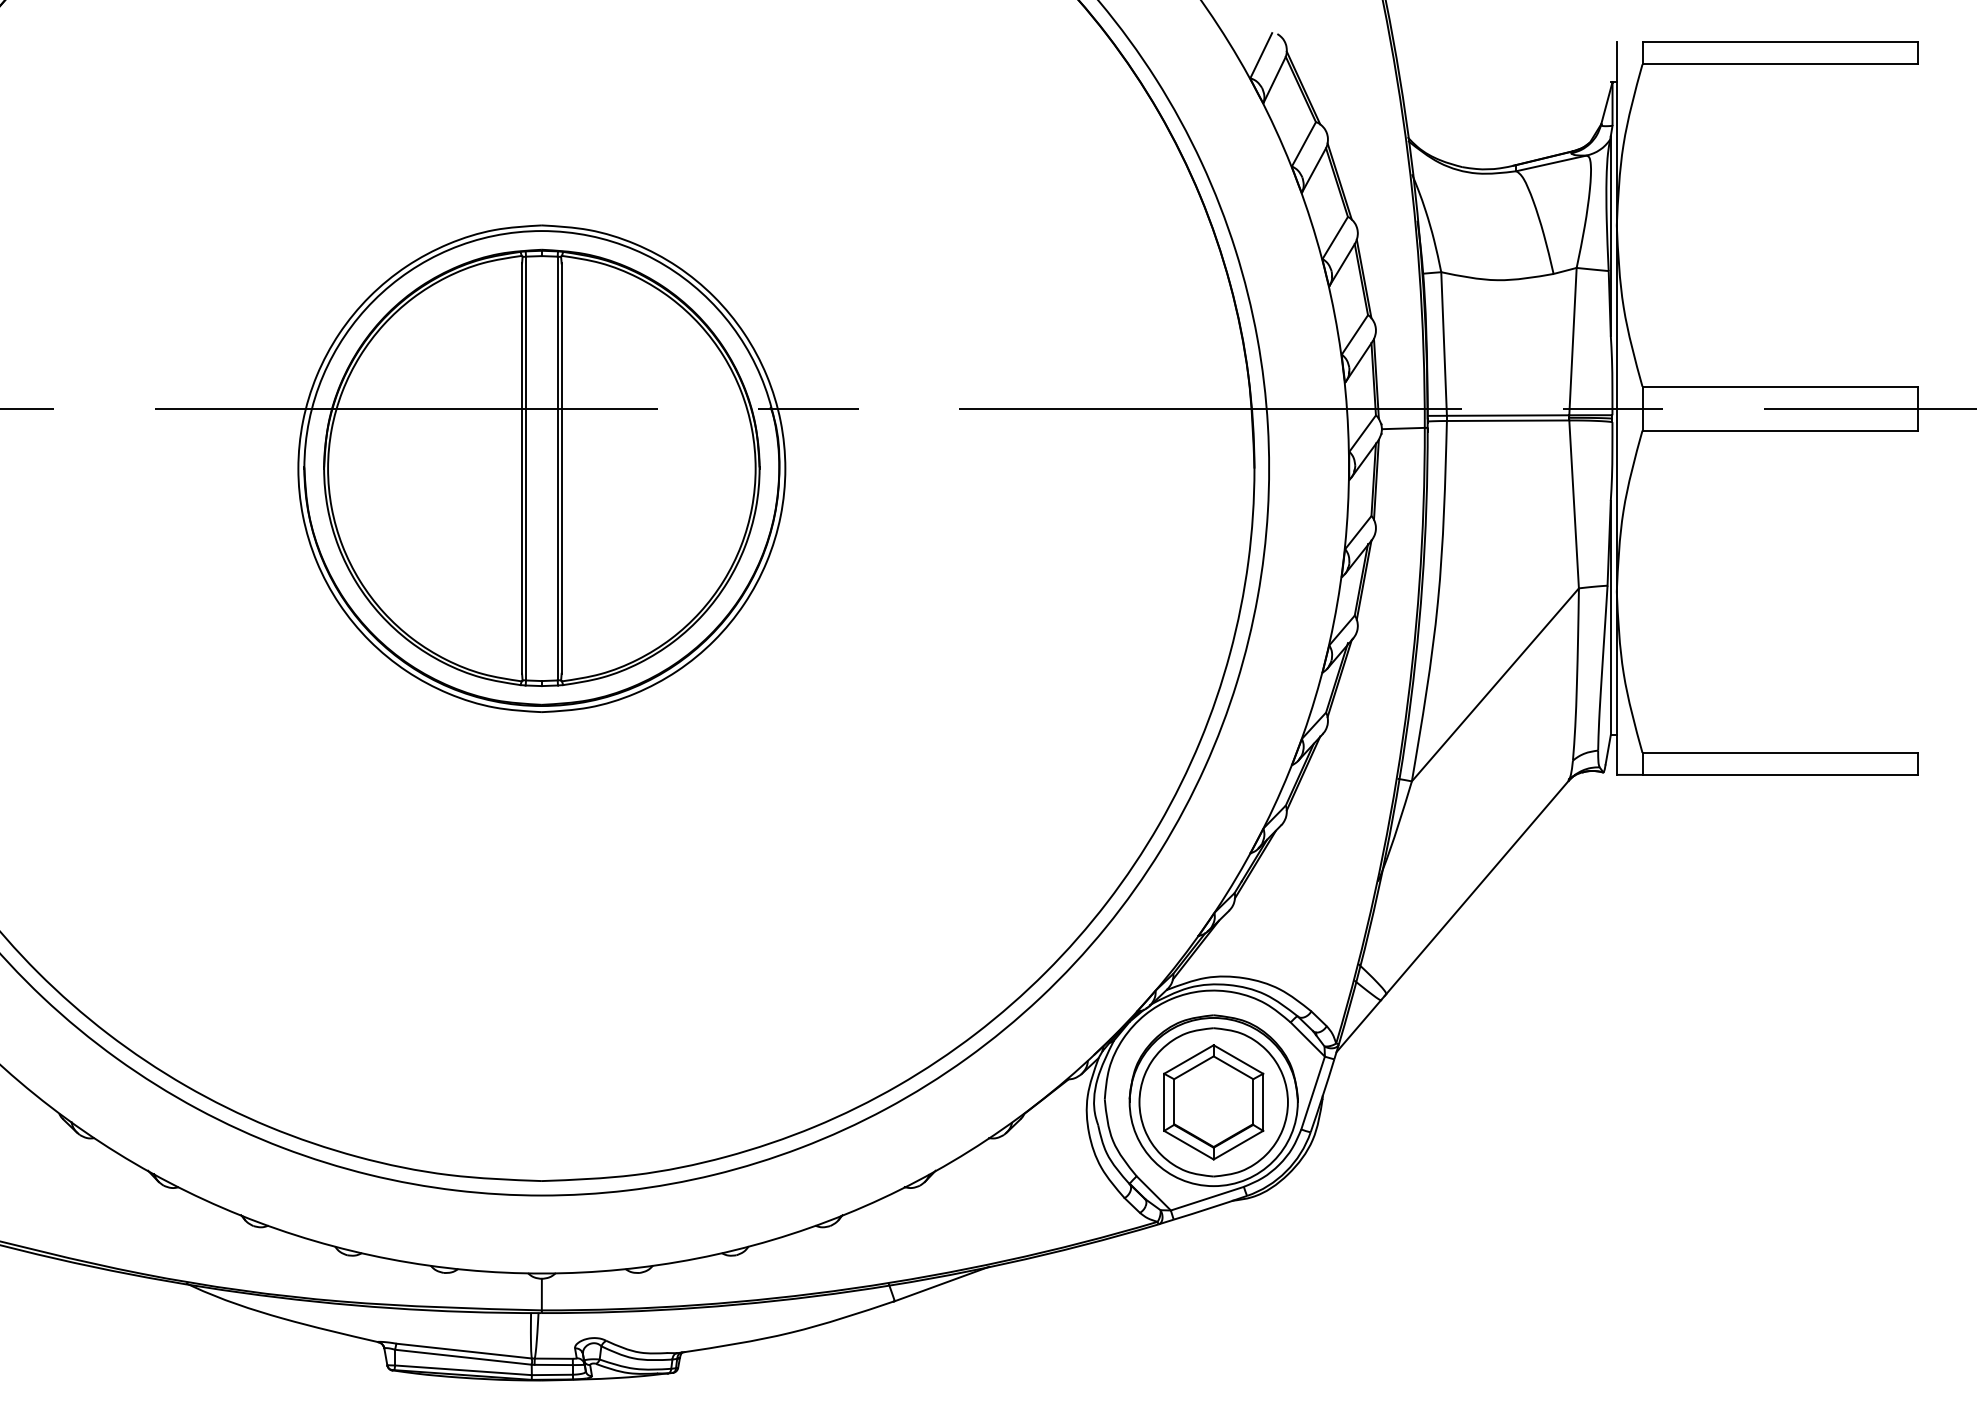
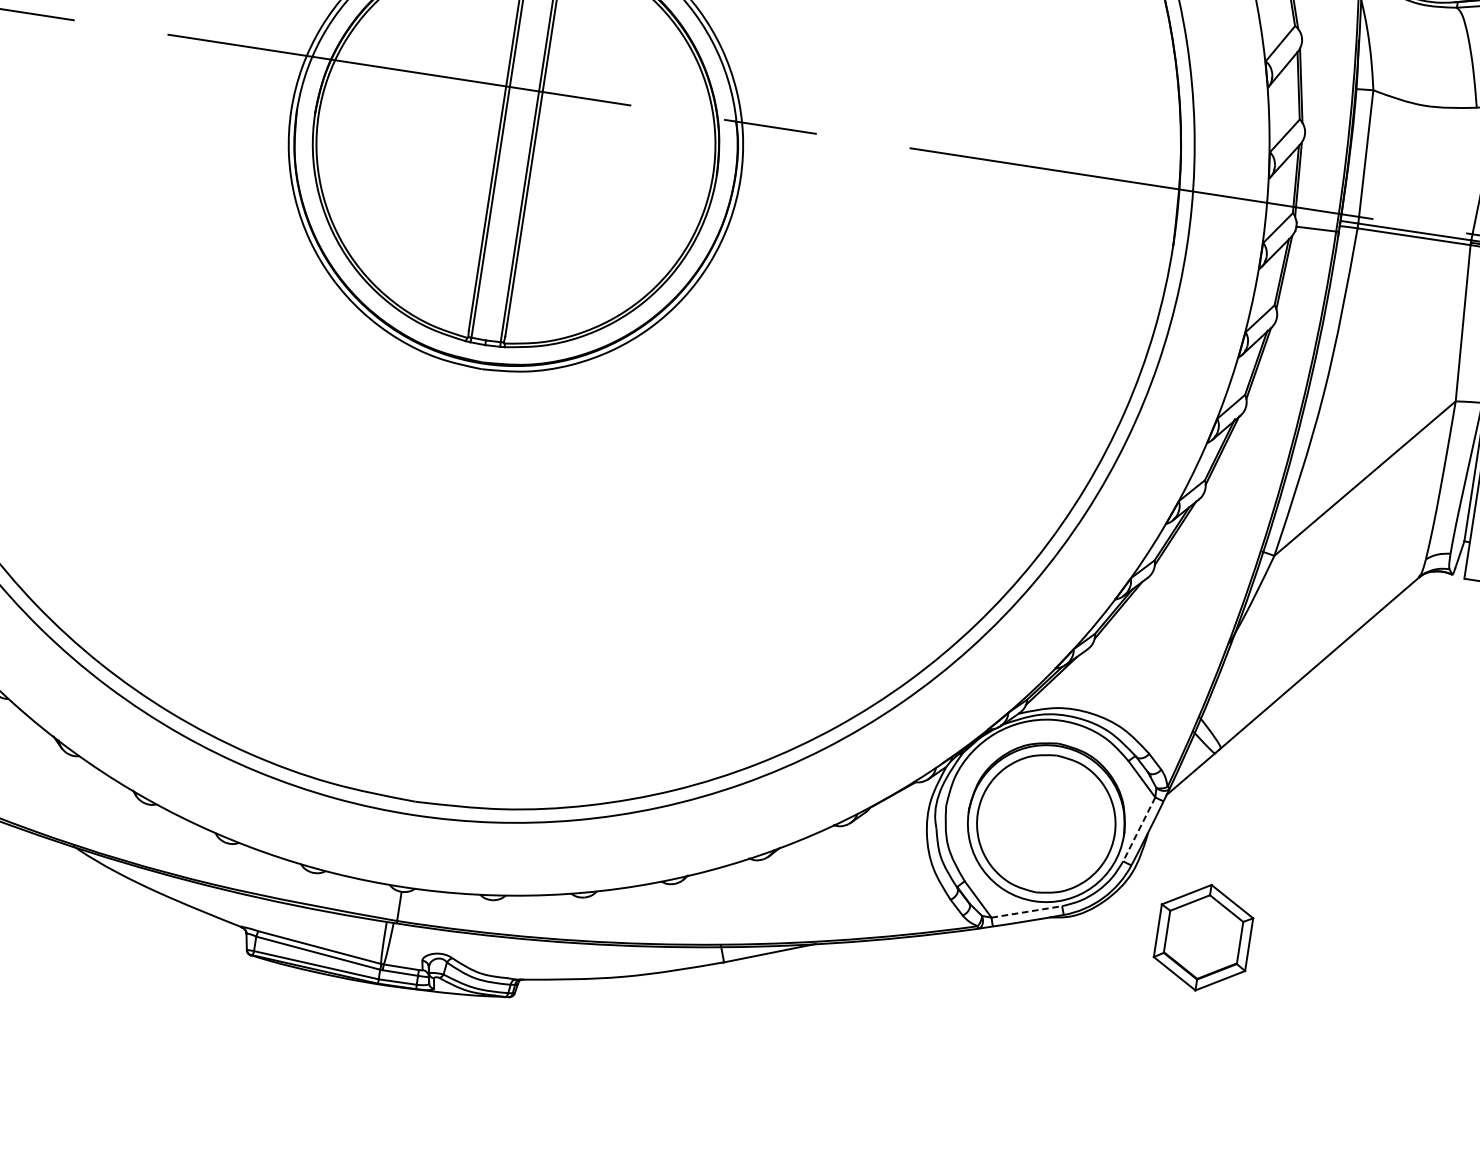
line: (1312, 1093) -> (1138, 829), solid -> dashed
part: (1213, 1102) -> (1203, 937), moved
line: (1207, 1198) -> (1026, 911), solid -> dashed

